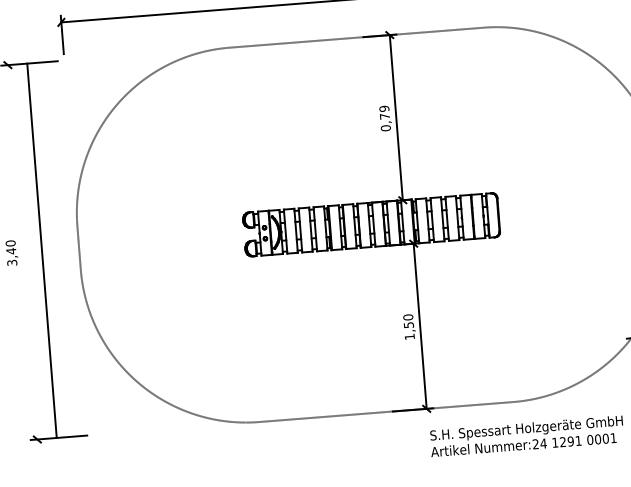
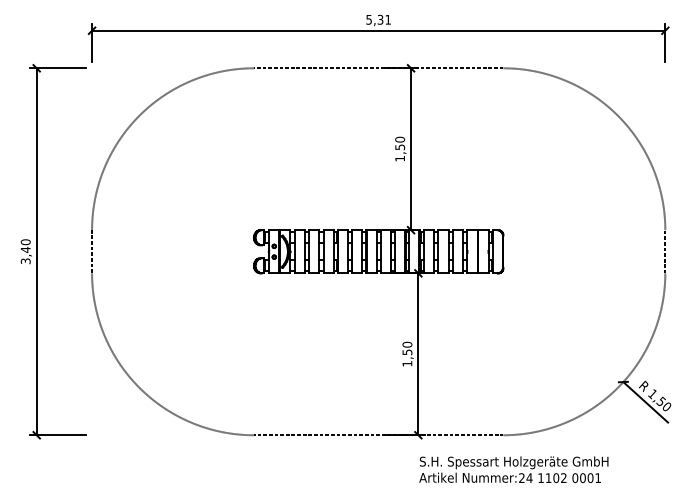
text: (385, 118) -> (400, 149), 0,79 -> 1,50
line: (41, 250) -> (36, 251), moved
text: (570, 441) -> (555, 478), 1291 -> 1102

